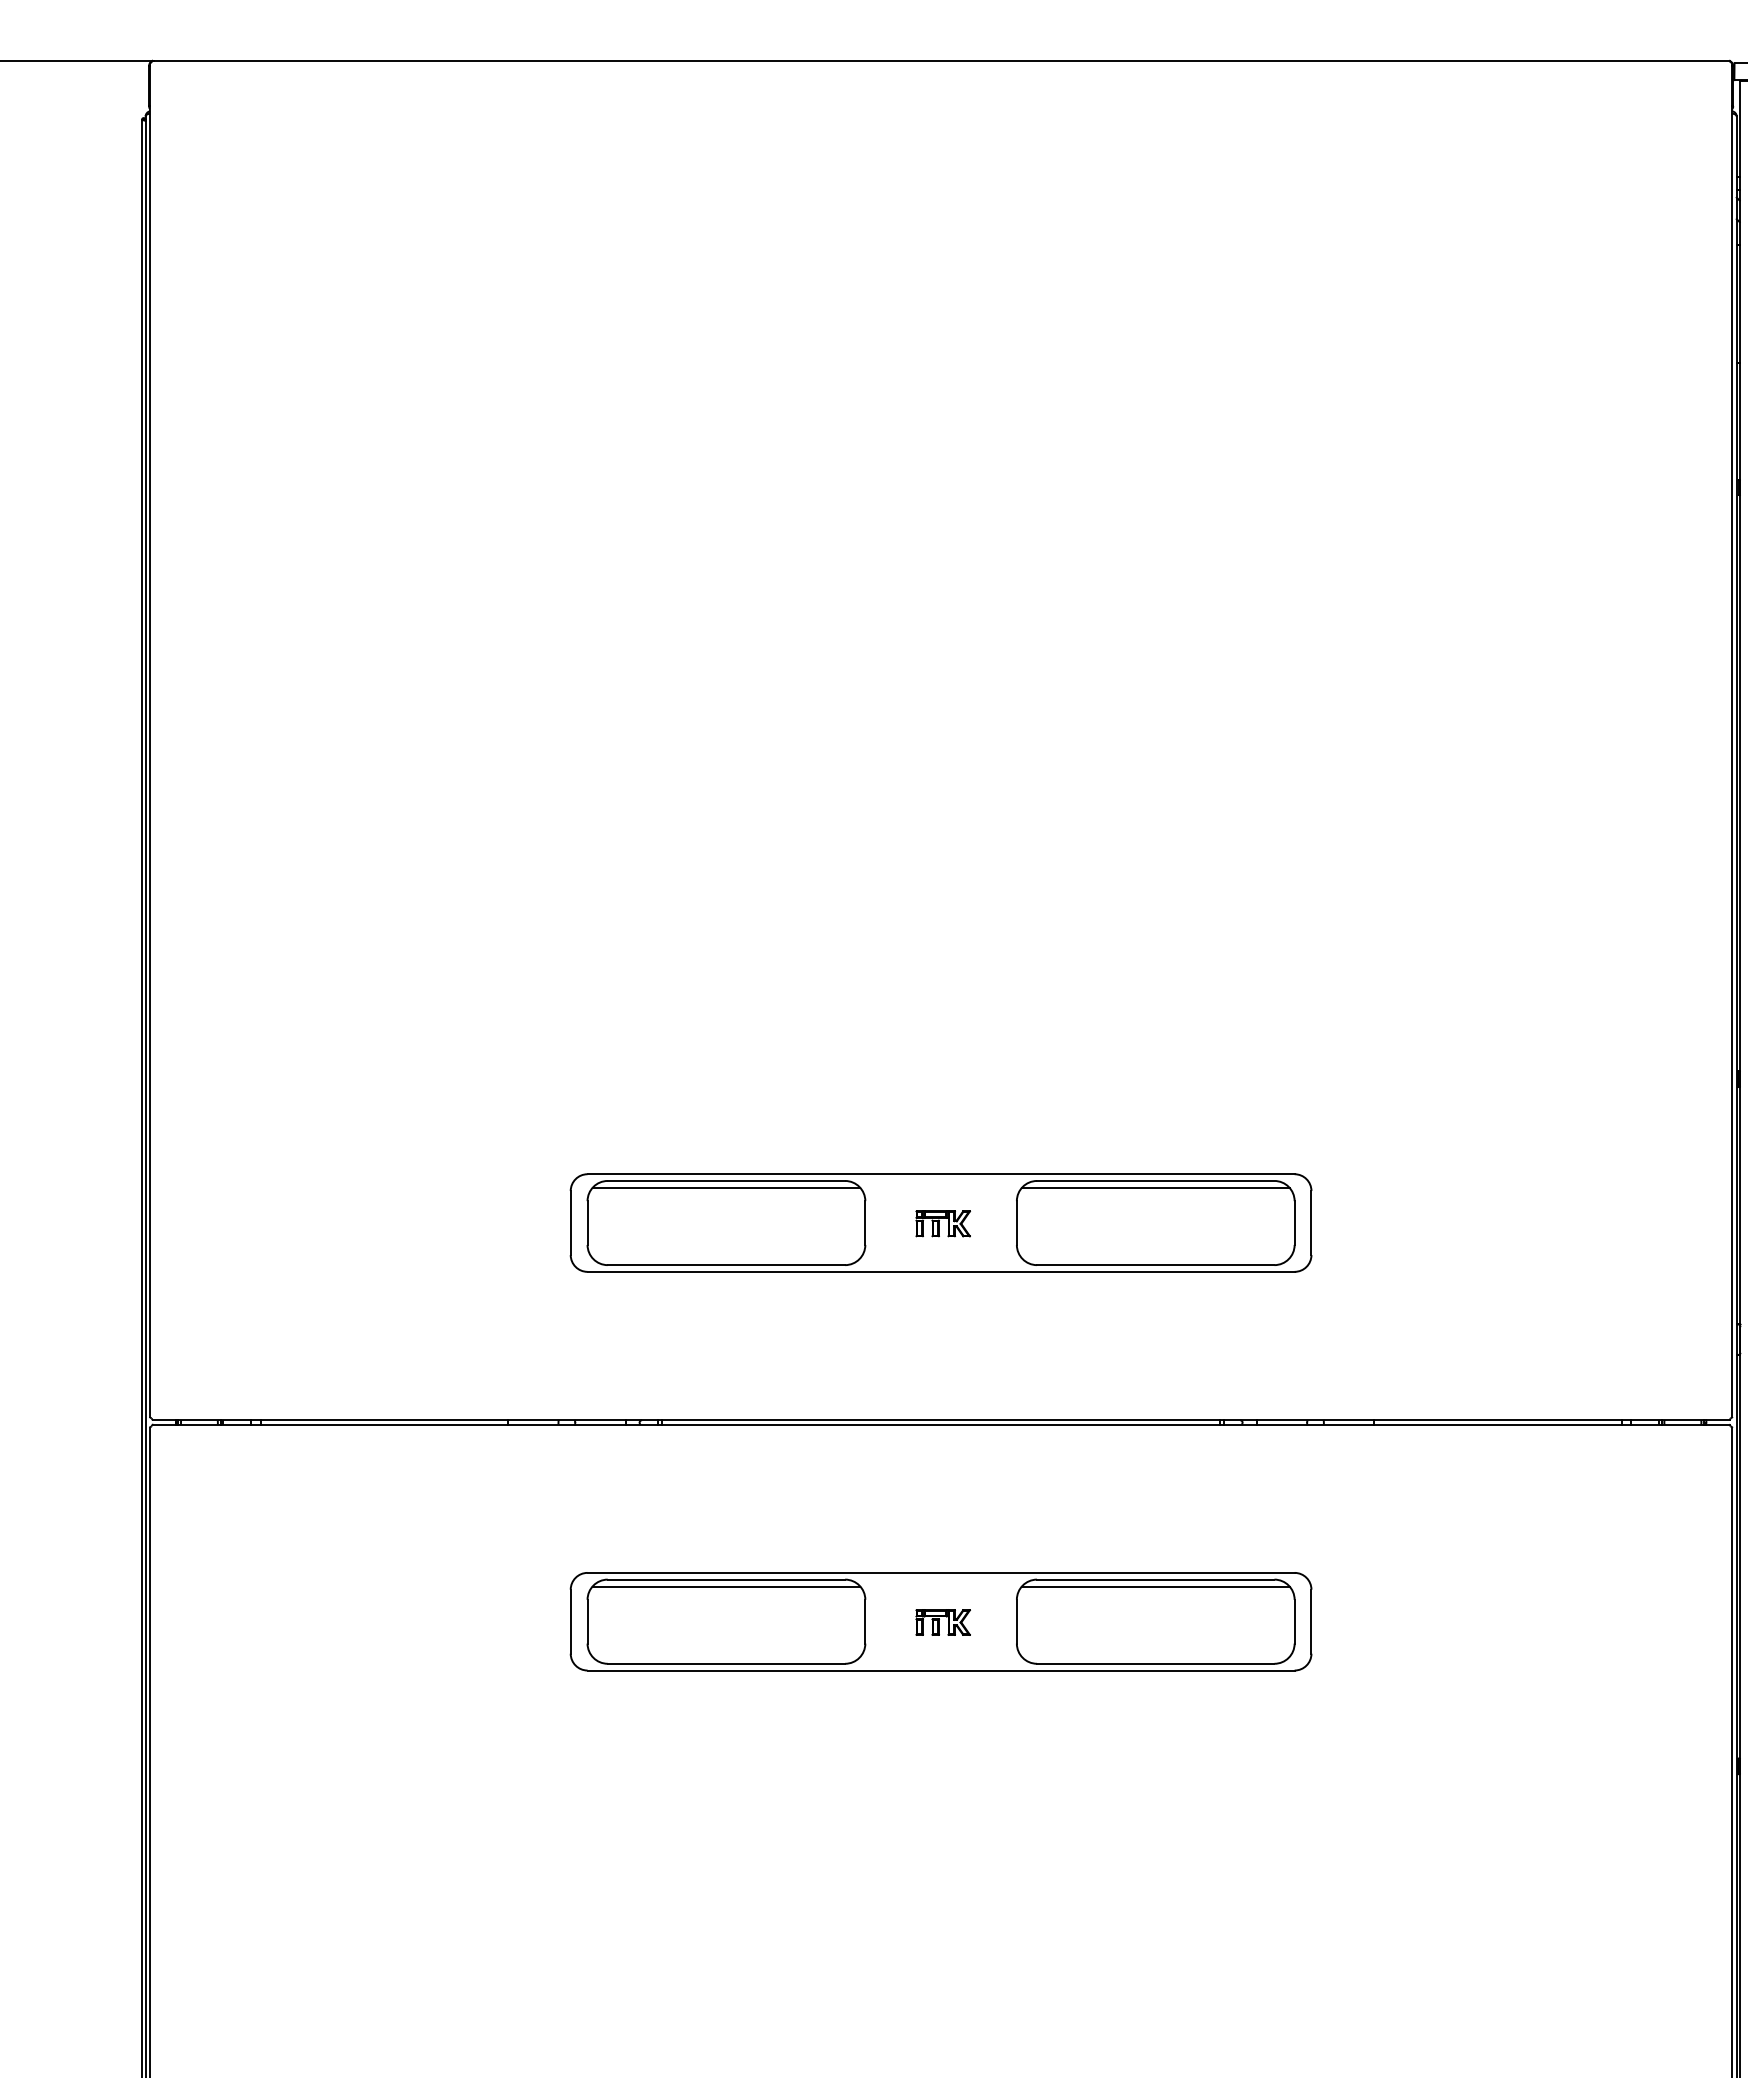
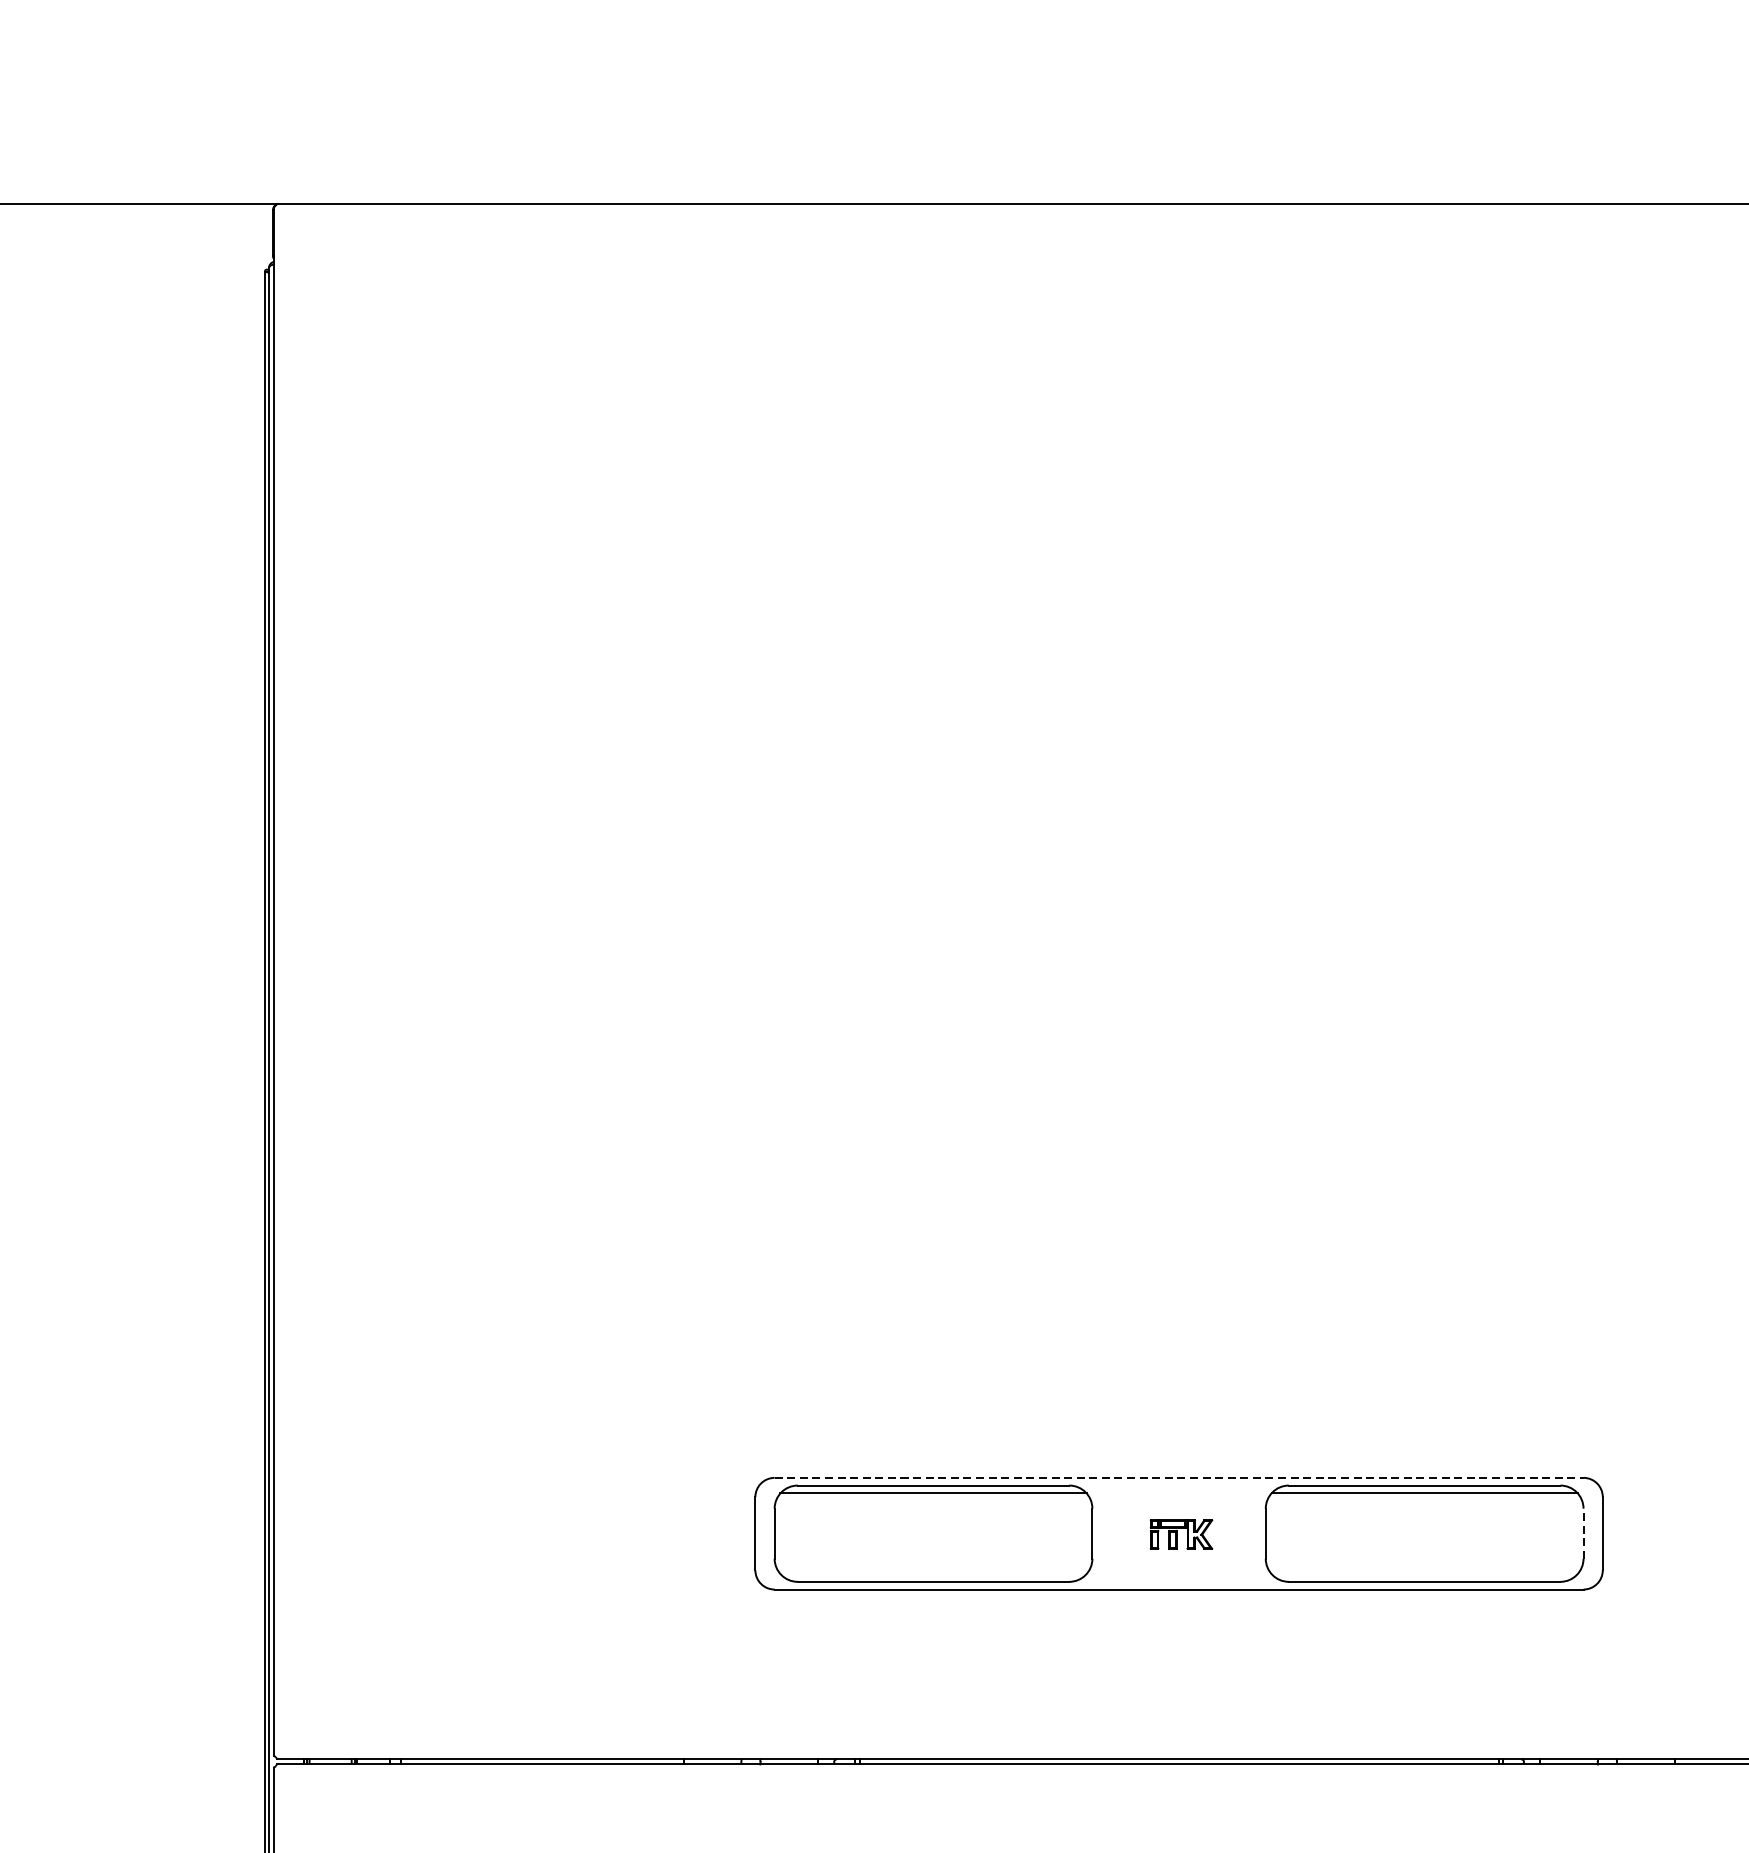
line: (941, 1174) -> (1179, 1478), solid -> dashed
line: (1294, 1223) -> (1583, 1534), solid -> dashed

